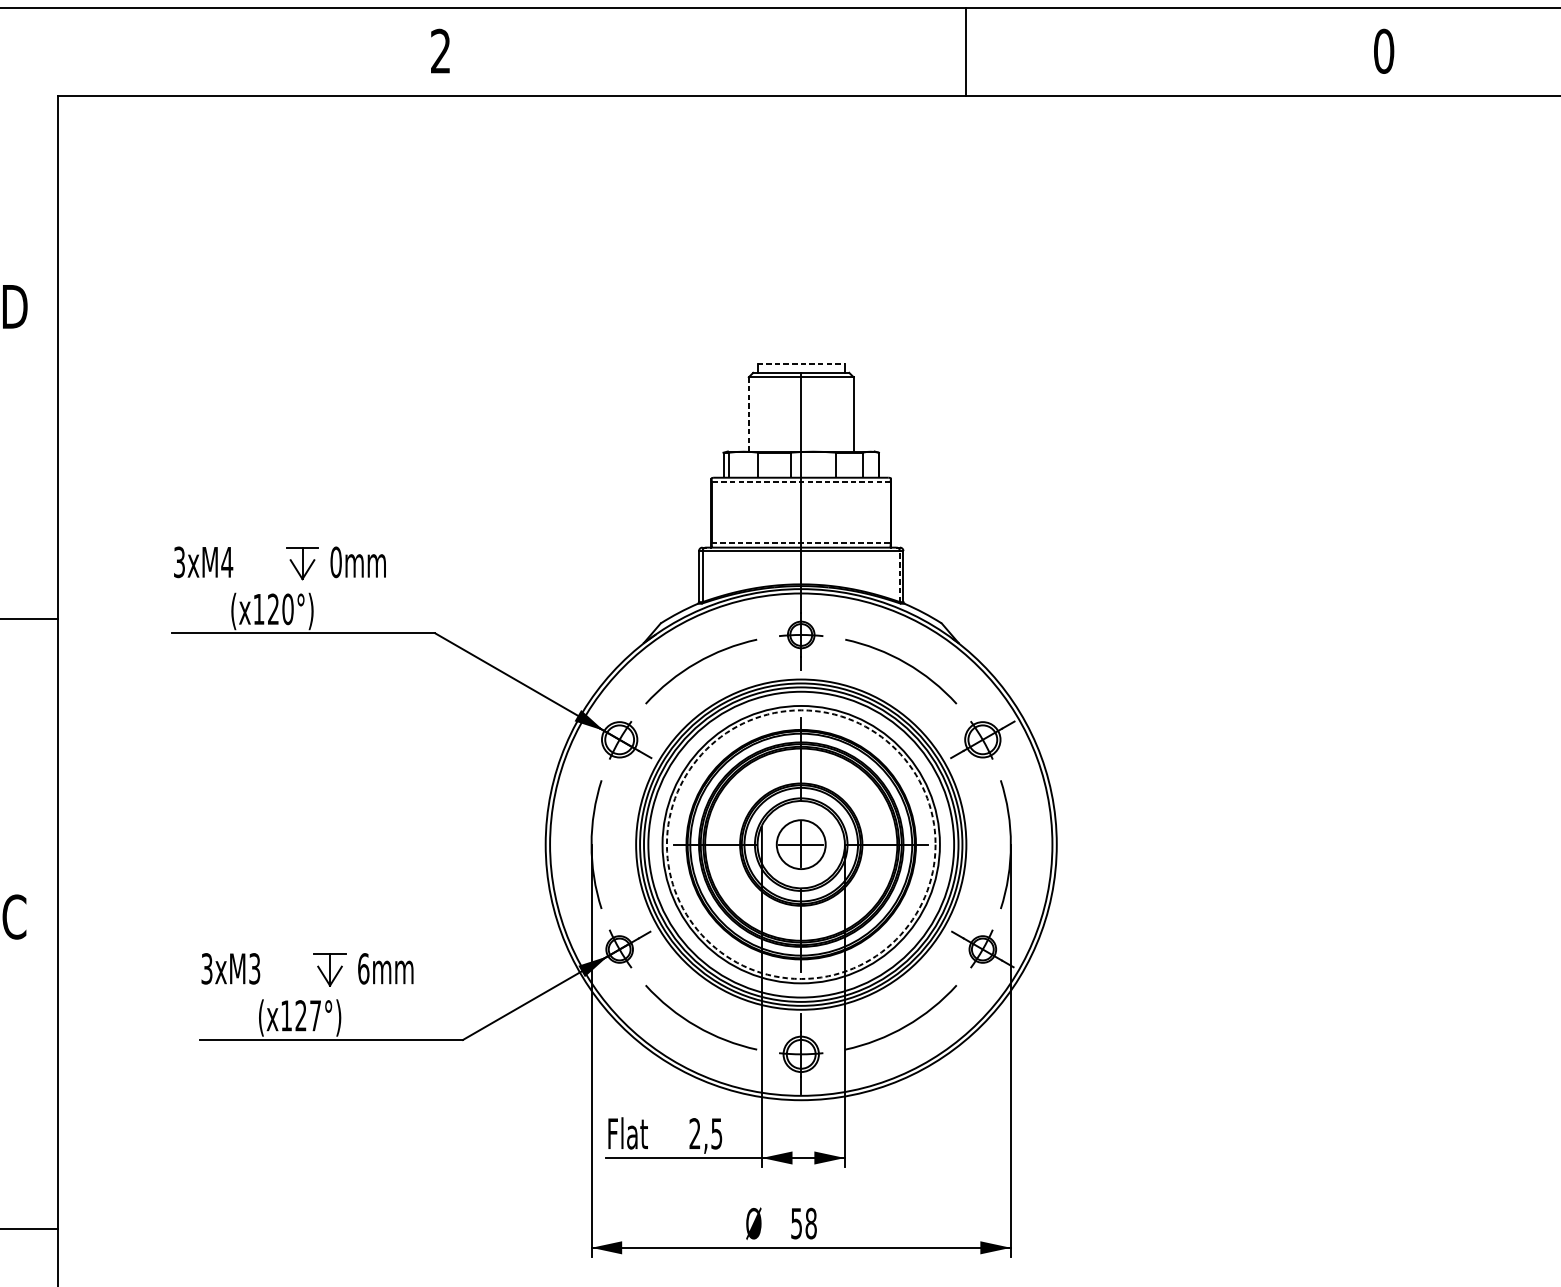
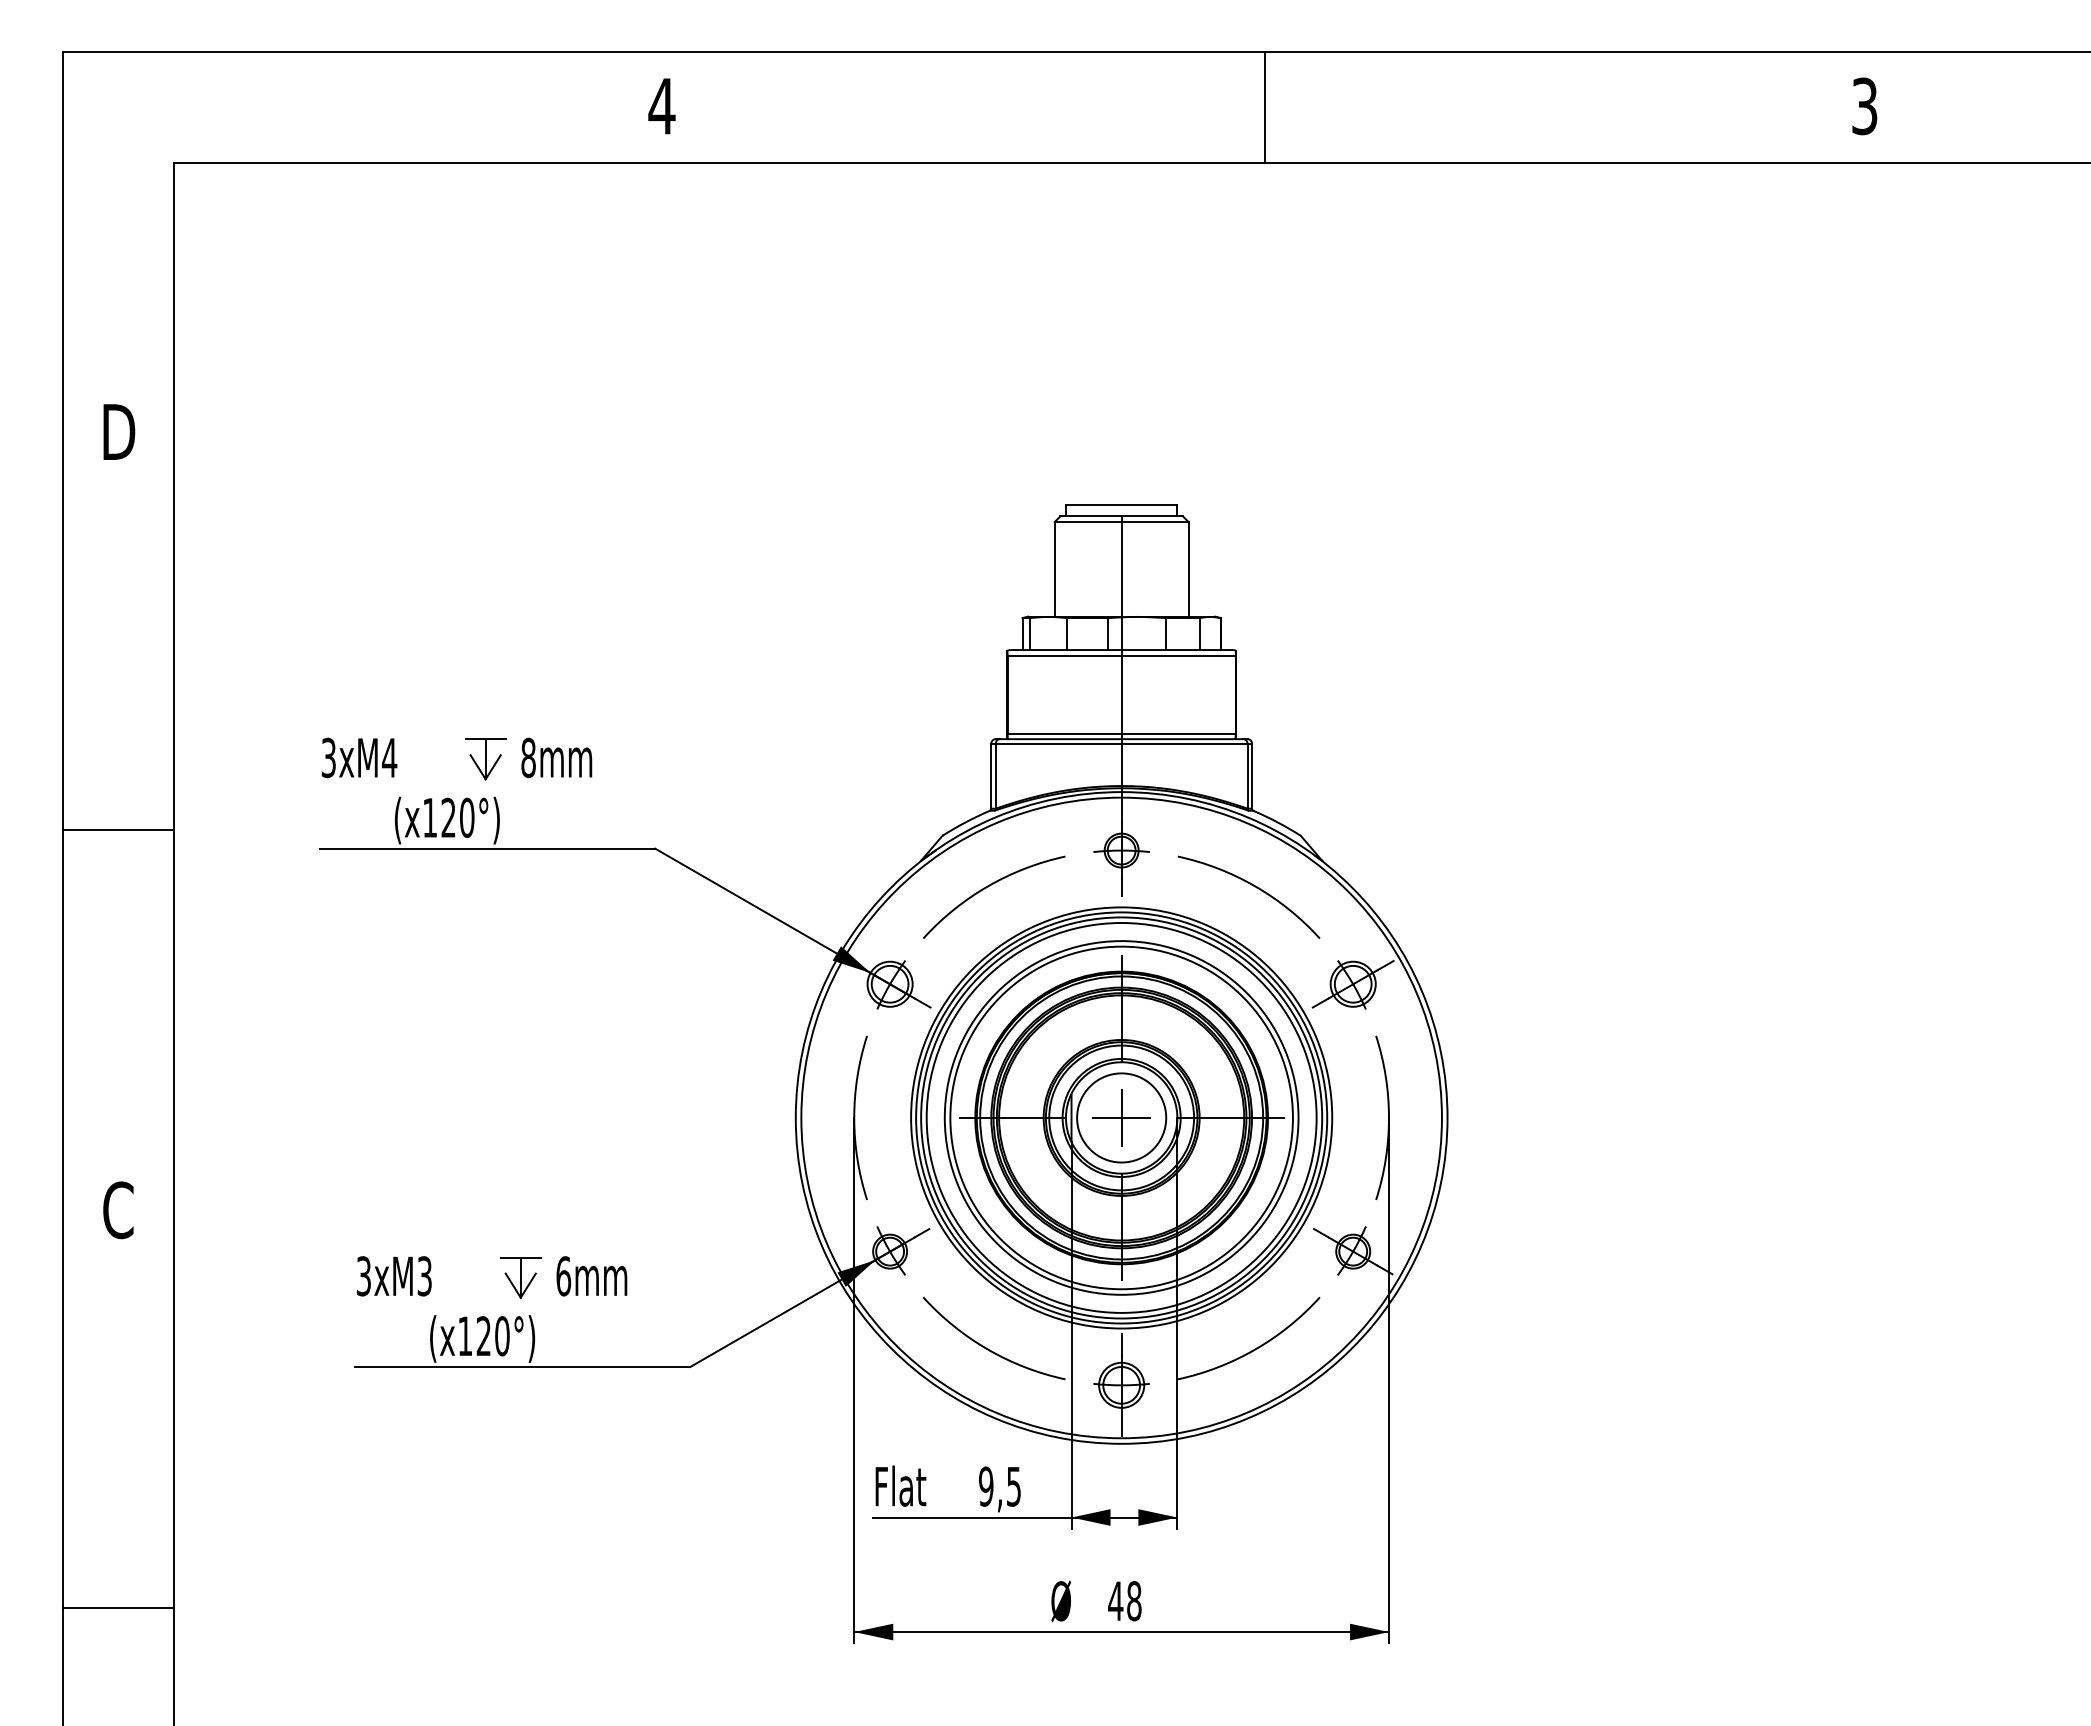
text: (440, 50) -> (661, 105), 2 -> 4
text: (1383, 51) -> (1864, 106), 0 -> 3
line: (965, 52) -> (1265, 107), moved
line: (801, 364) -> (1121, 505), dashed -> solid
line: (748, 414) -> (1054, 569), dashed -> solid
line: (801, 482) -> (1121, 655), dashed -> solid
line: (801, 543) -> (1122, 733), dashed -> solid
text: (336, 561) -> (528, 757), 0mm -> 8mm
line: (899, 576) -> (1247, 776), dashed -> solid
circle: (801, 844) -> (1121, 1117), dashed -> solid
circle: (801, 844) -> (1121, 1117), size x1.43
text: (315, 1016) -> (502, 1336), (x127°) -> (x120°)
text: (695, 1133) -> (986, 1486), 2,5 -> 9,5
text: (796, 1223) -> (1115, 1601), 58 -> 48

